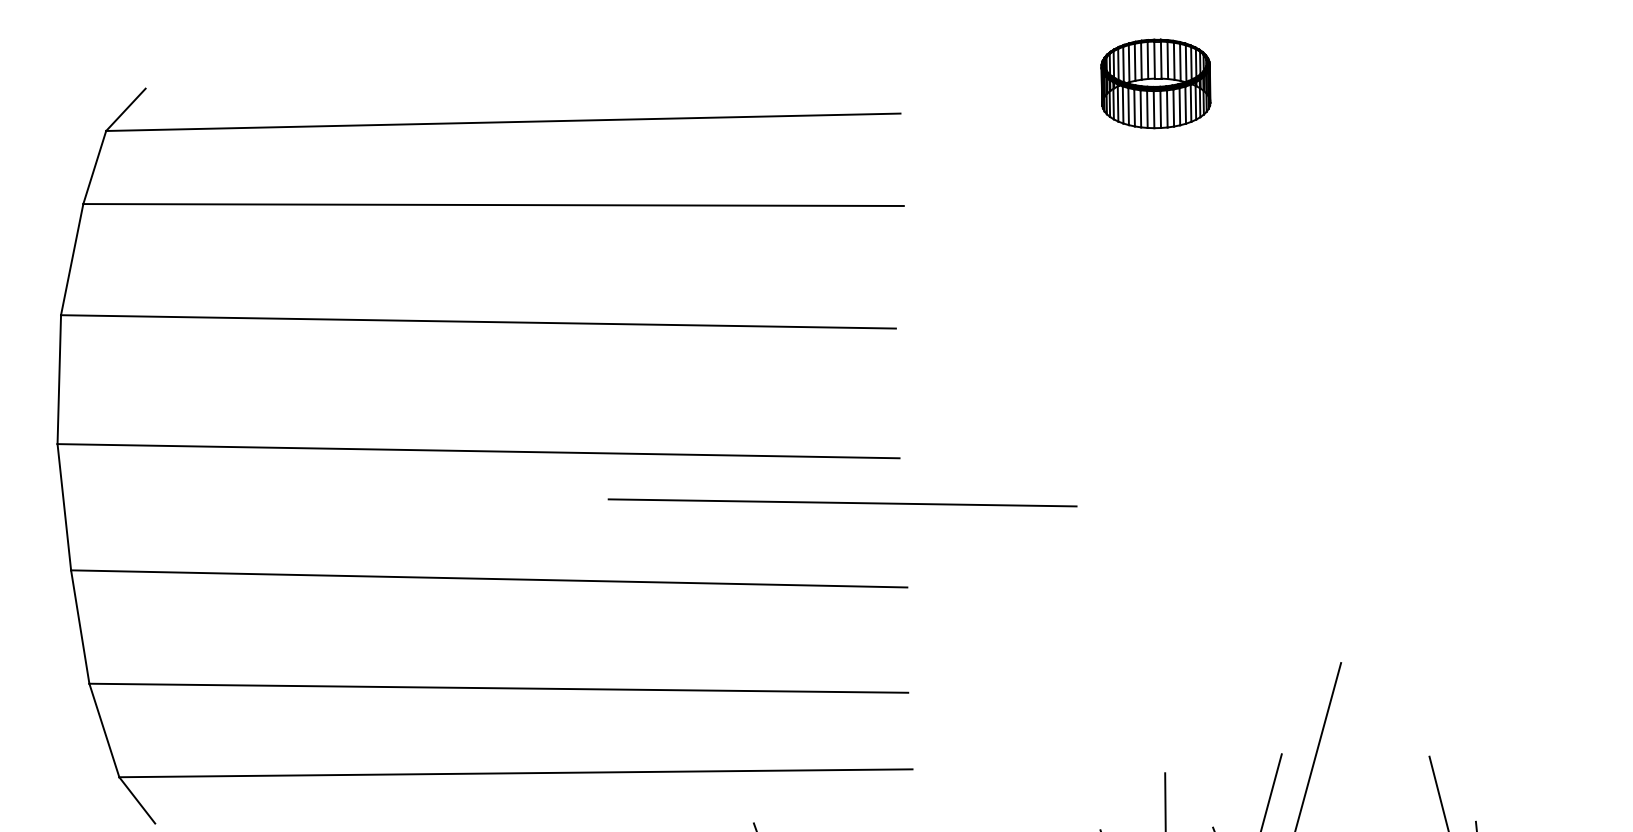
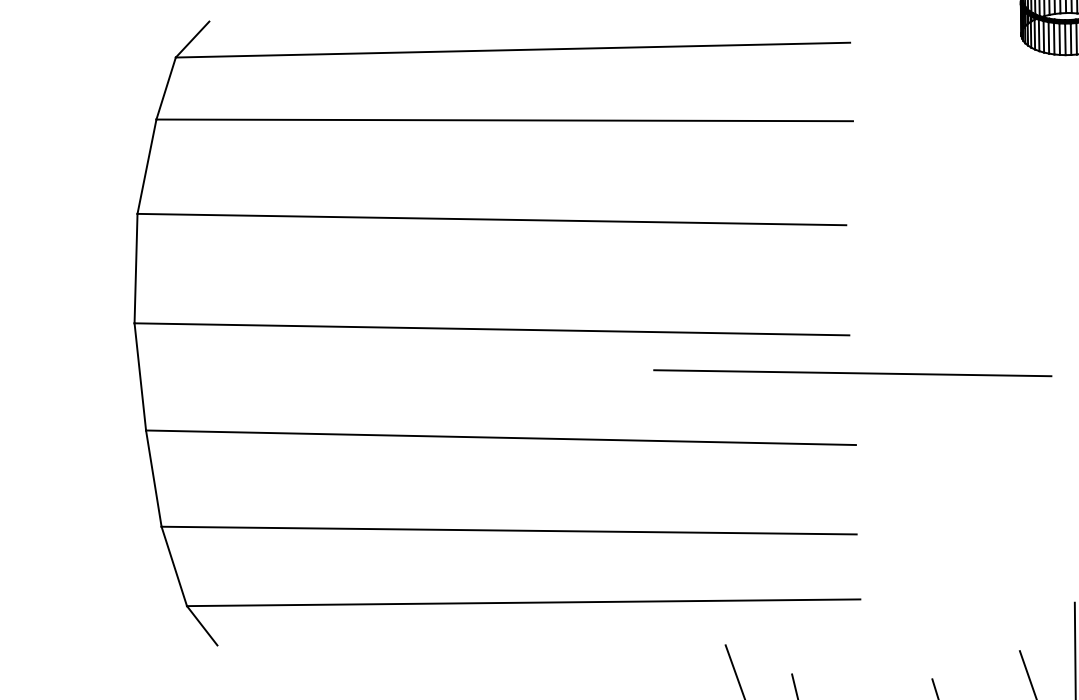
line: (842, 502) -> (852, 372), moved

